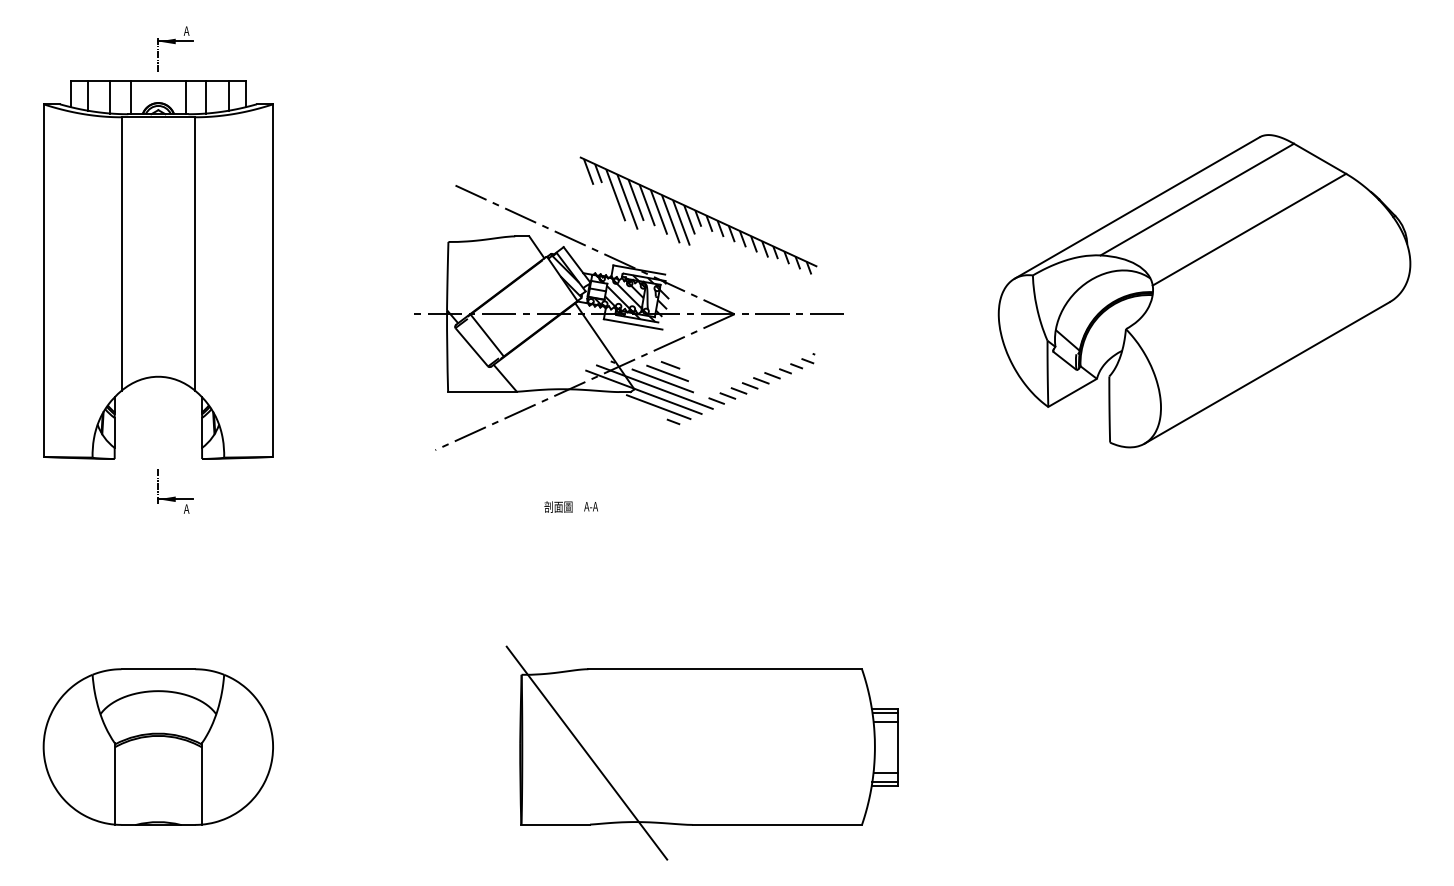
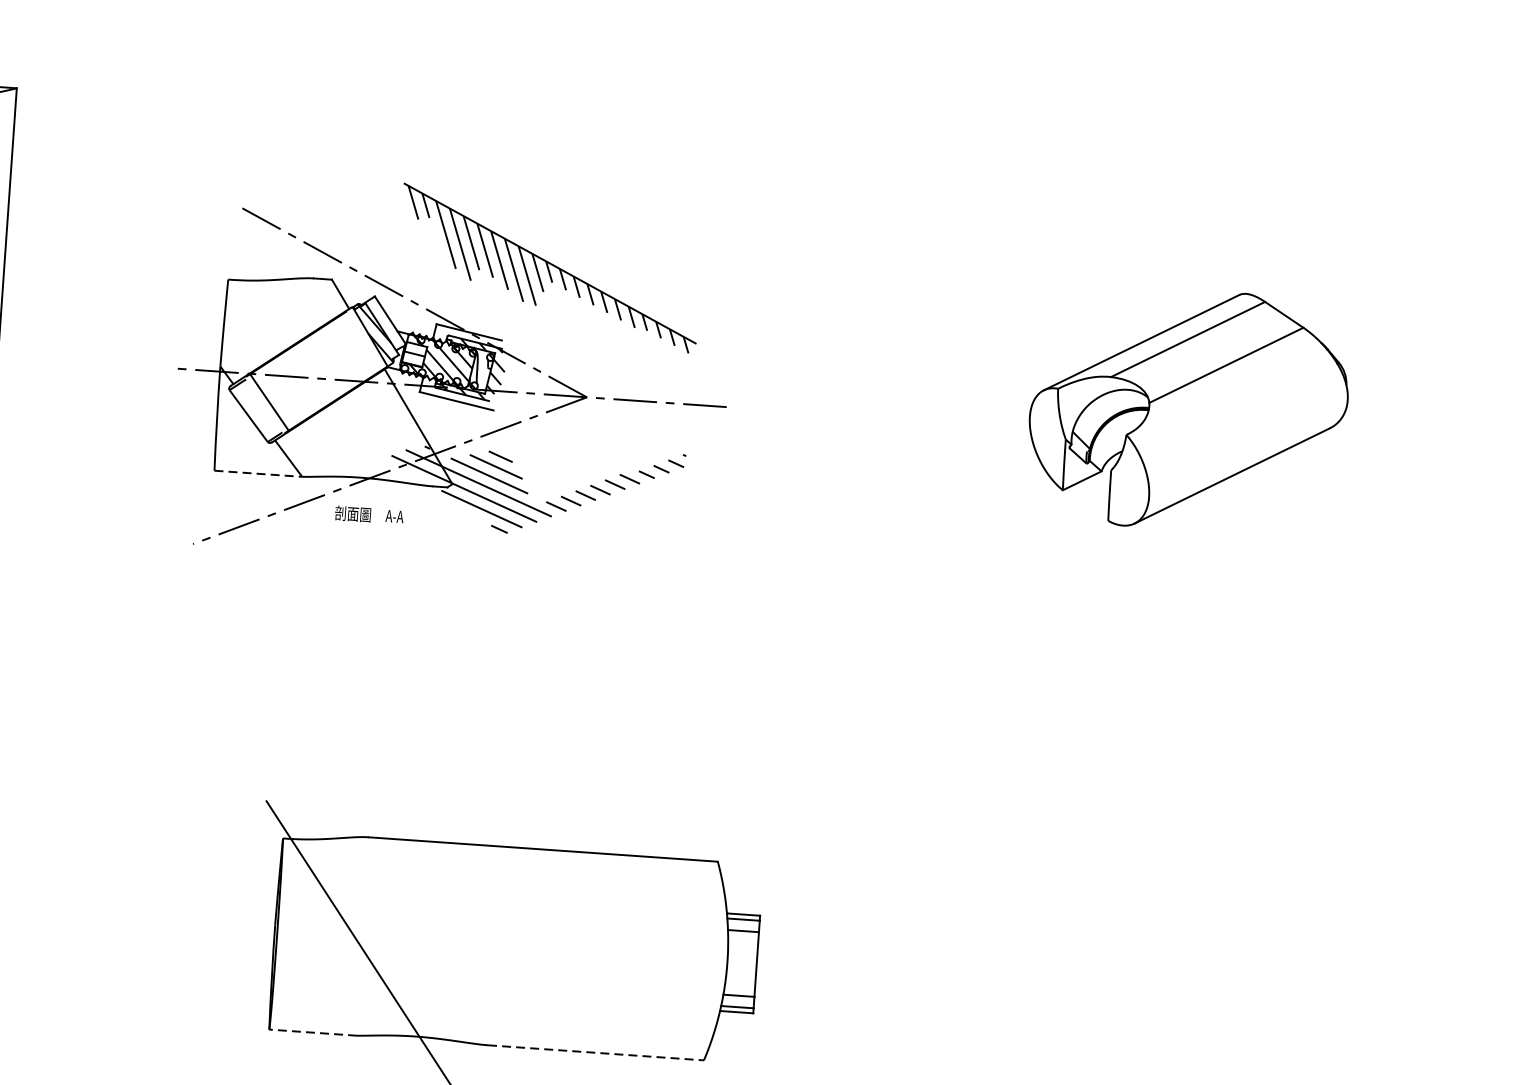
part: (1204, 291) -> (1188, 410), size x0.6
line: (483, 391) -> (259, 473), solid -> dashed
text: (570, 506) -> (368, 514), moved
line: (555, 824) -> (312, 1032), solid -> dashed
line: (777, 824) -> (596, 1052), solid -> dashed

